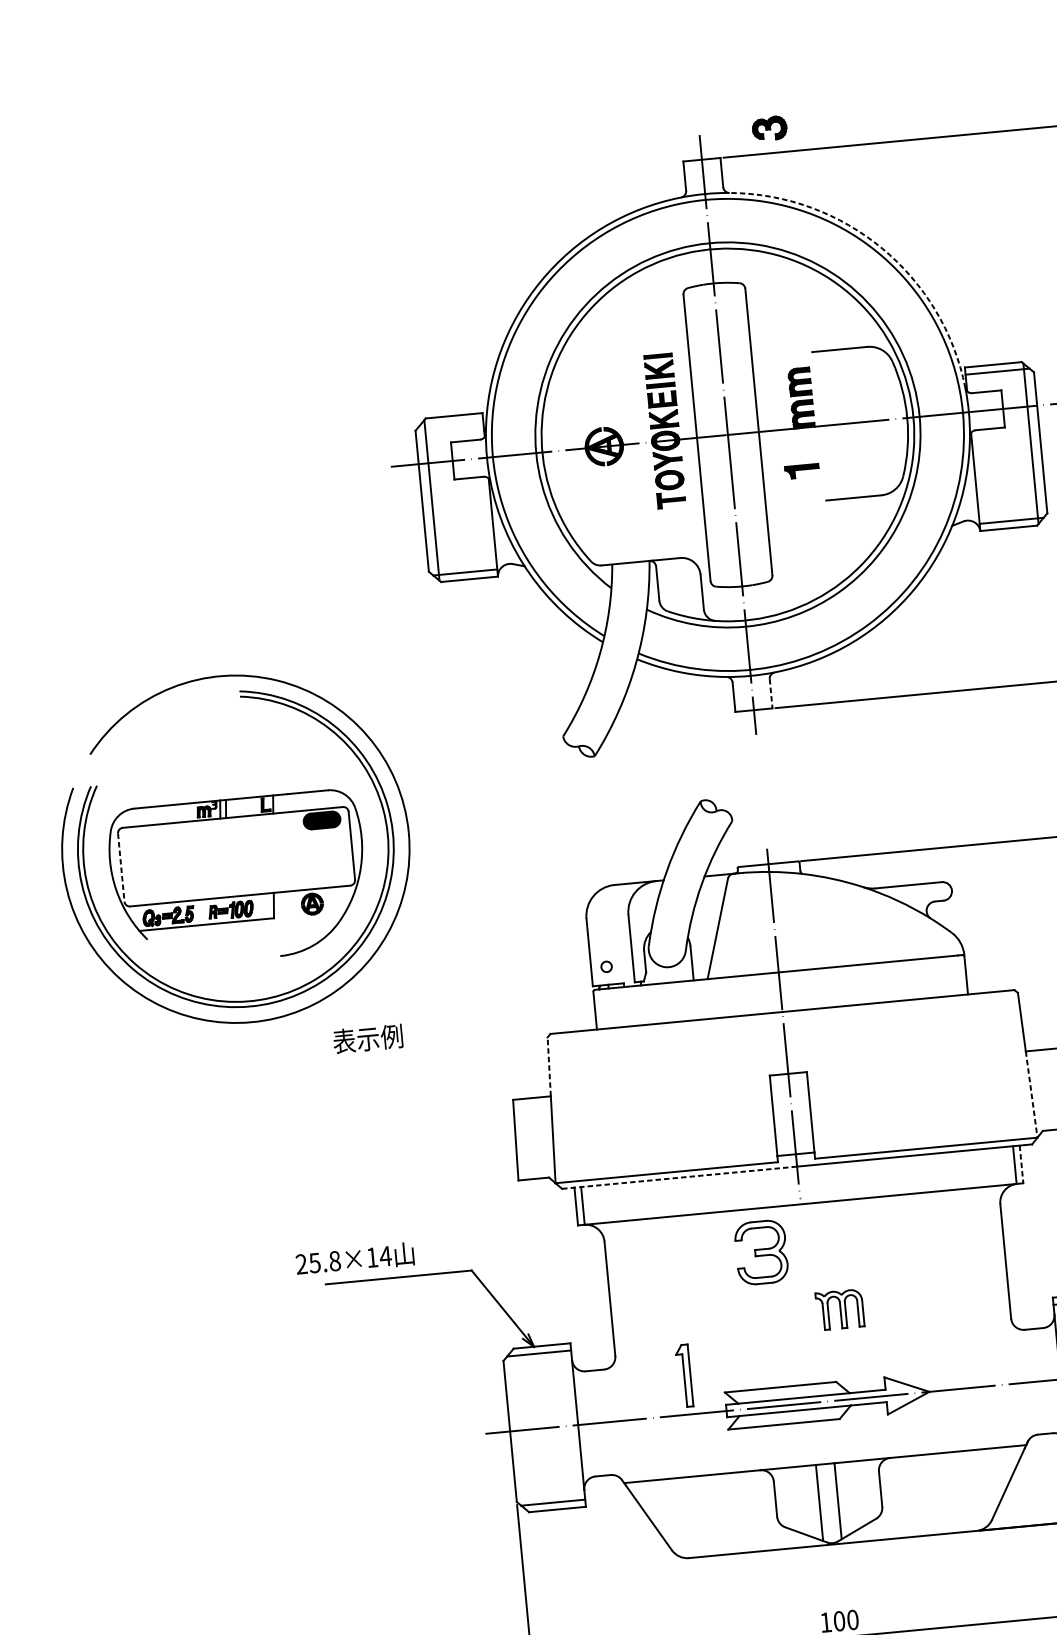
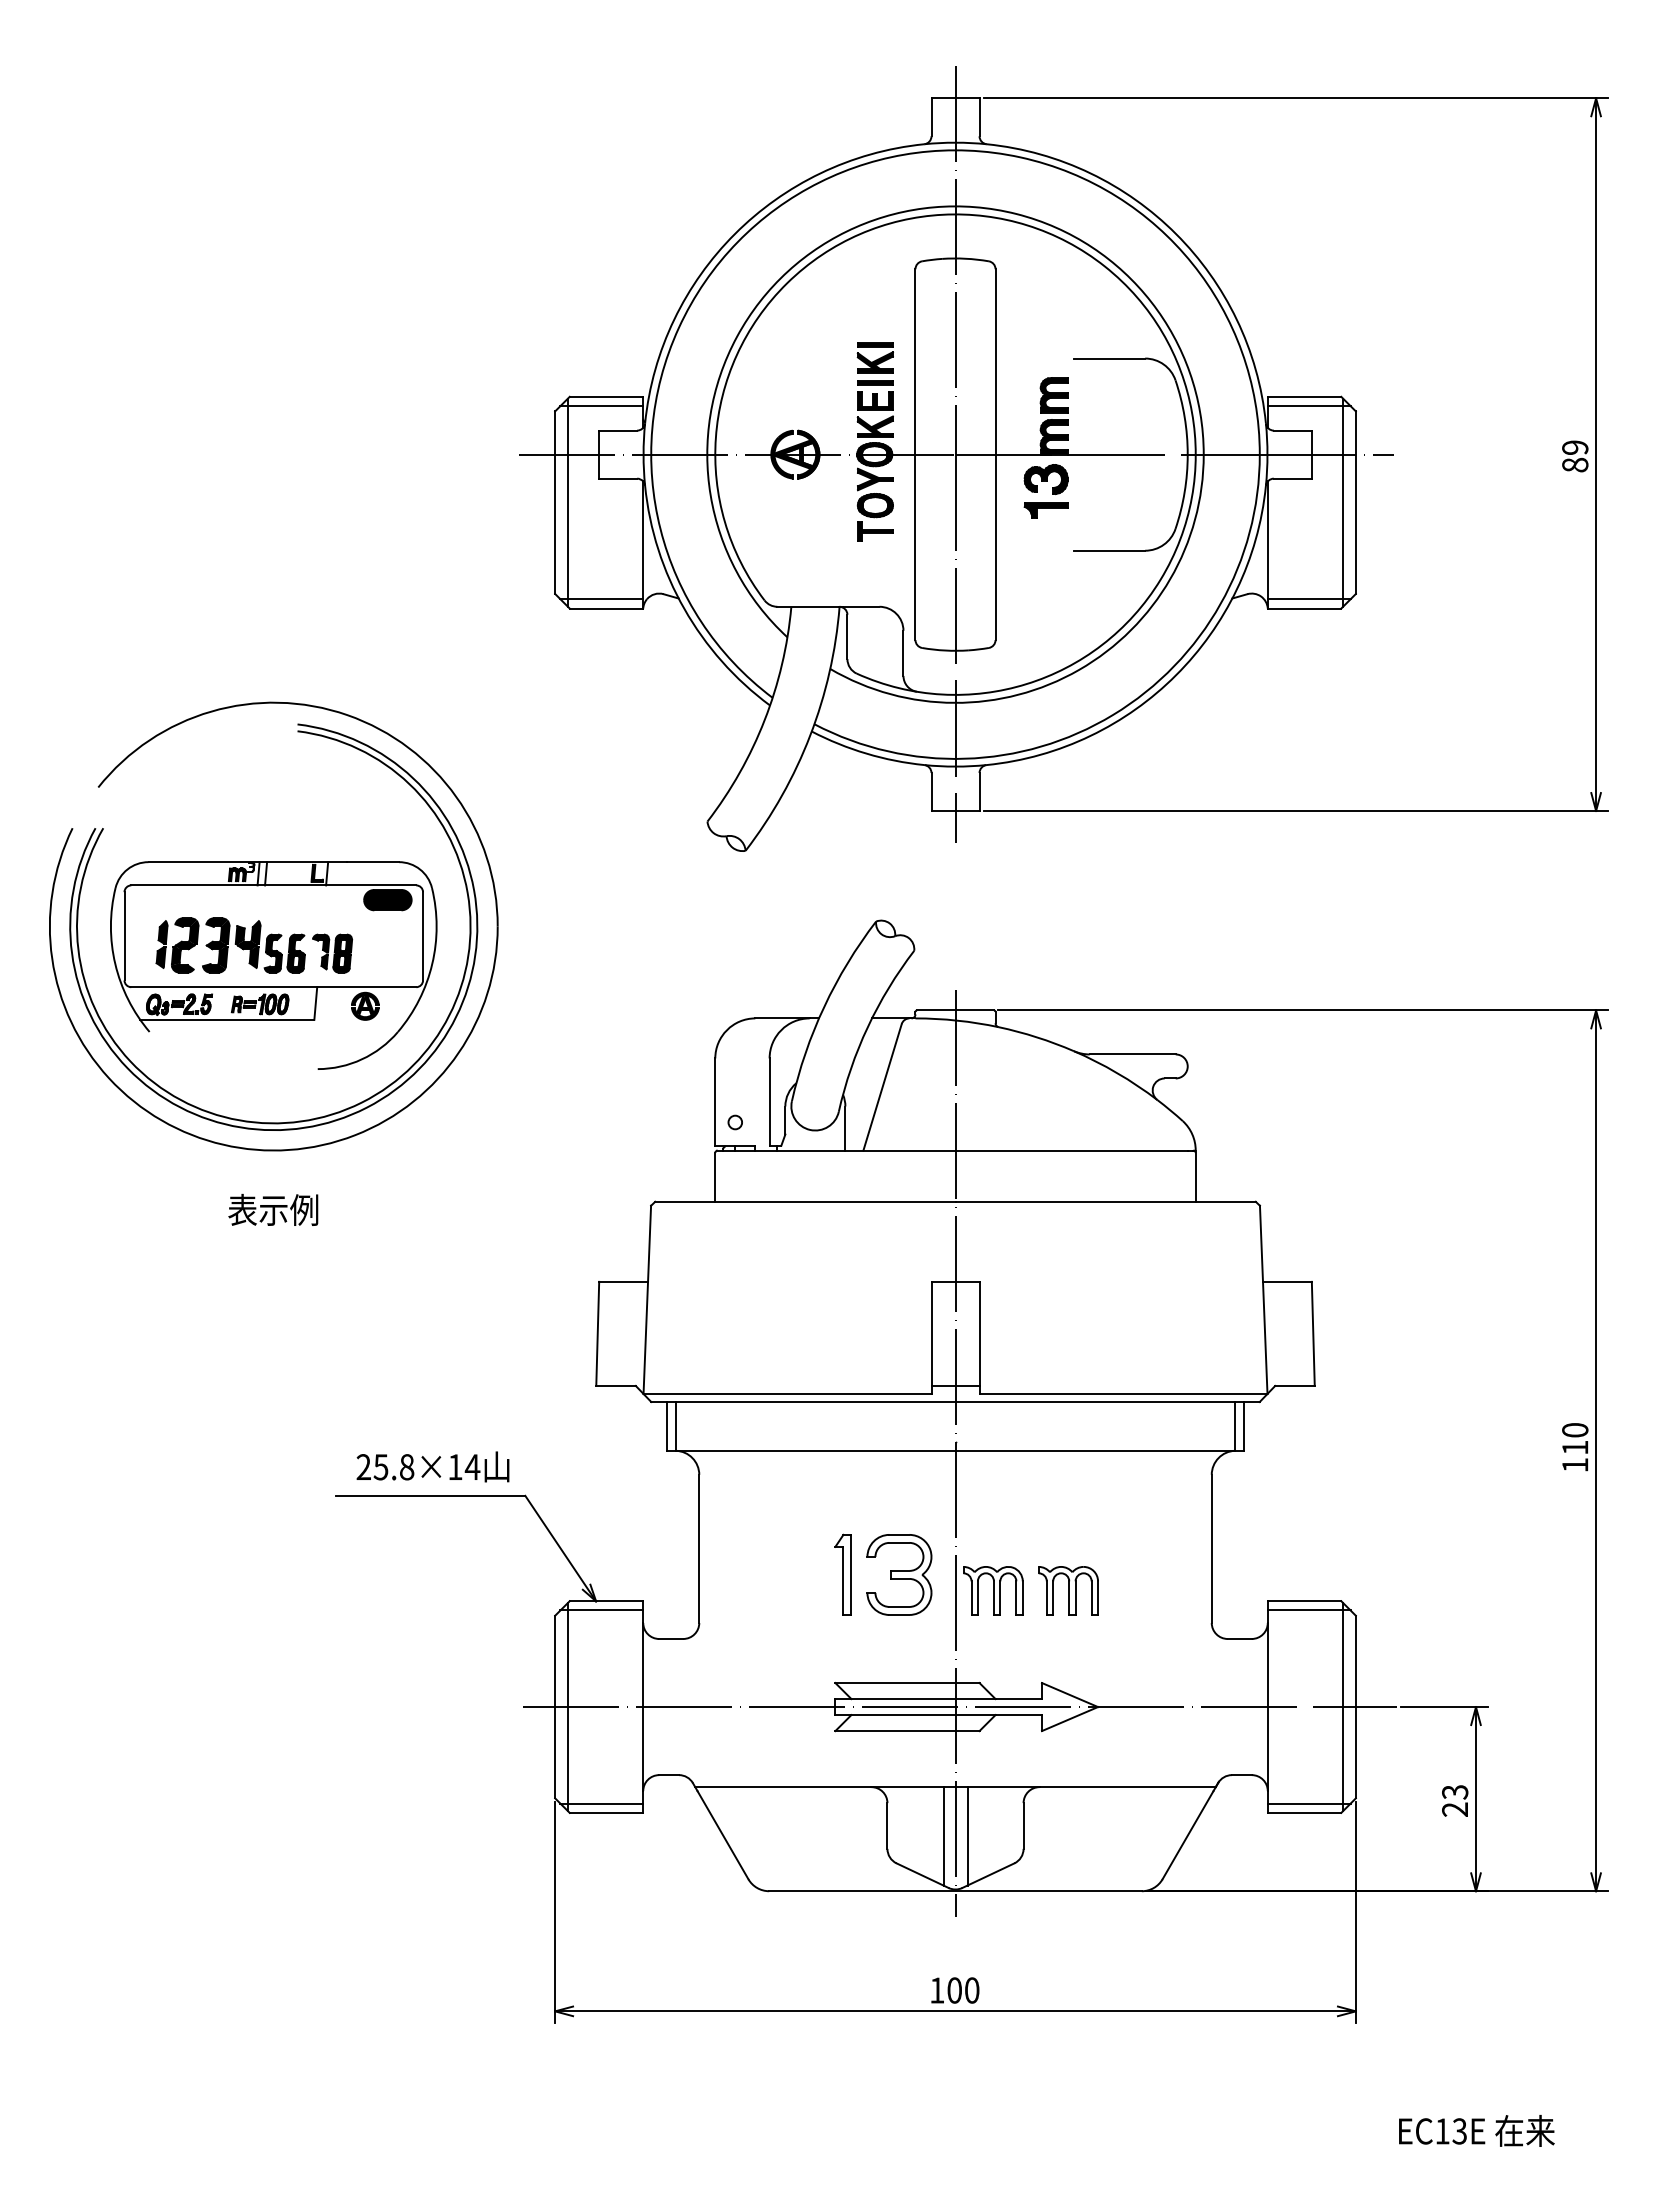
part: (769, 128) -> (1045, 479), moved
arc: (882, 248) -> (1176, 234), dashed -> solid
line: (451, 423) -> (601, 406), added
line: (771, 694) -> (979, 792), dashed -> solid
part: (222, 865) -> (254, 945), added
line: (121, 867) -> (124, 936), dashed -> solid
text: (368, 1038) -> (273, 1209), moved
line: (549, 1066) -> (649, 1243), dashed -> solid
line: (1031, 1094) -> (1265, 1338), dashed -> solid
line: (1021, 1164) -> (1243, 1426), dashed -> solid
line: (679, 1177) -> (803, 1401), dashed -> solid
part: (761, 1252) -> (899, 1574), moved
text: (354, 1258) -> (432, 1466), moved
part: (898, 1303) -> (1068, 1590), added
part: (683, 1375) -> (842, 1574), moved
line: (817, 1380) -> (955, 1679), added
line: (519, 1430) -> (567, 1706), added

